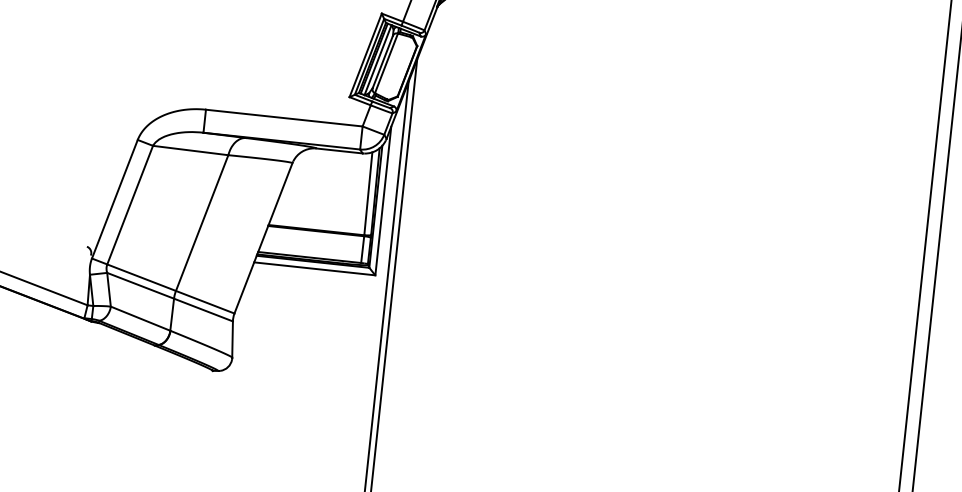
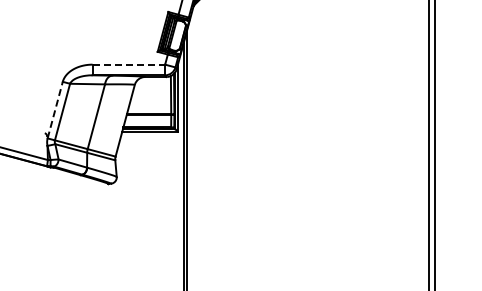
line: (285, 117) -> (129, 64), solid -> dashed
line: (115, 197) -> (55, 109), solid -> dashed

